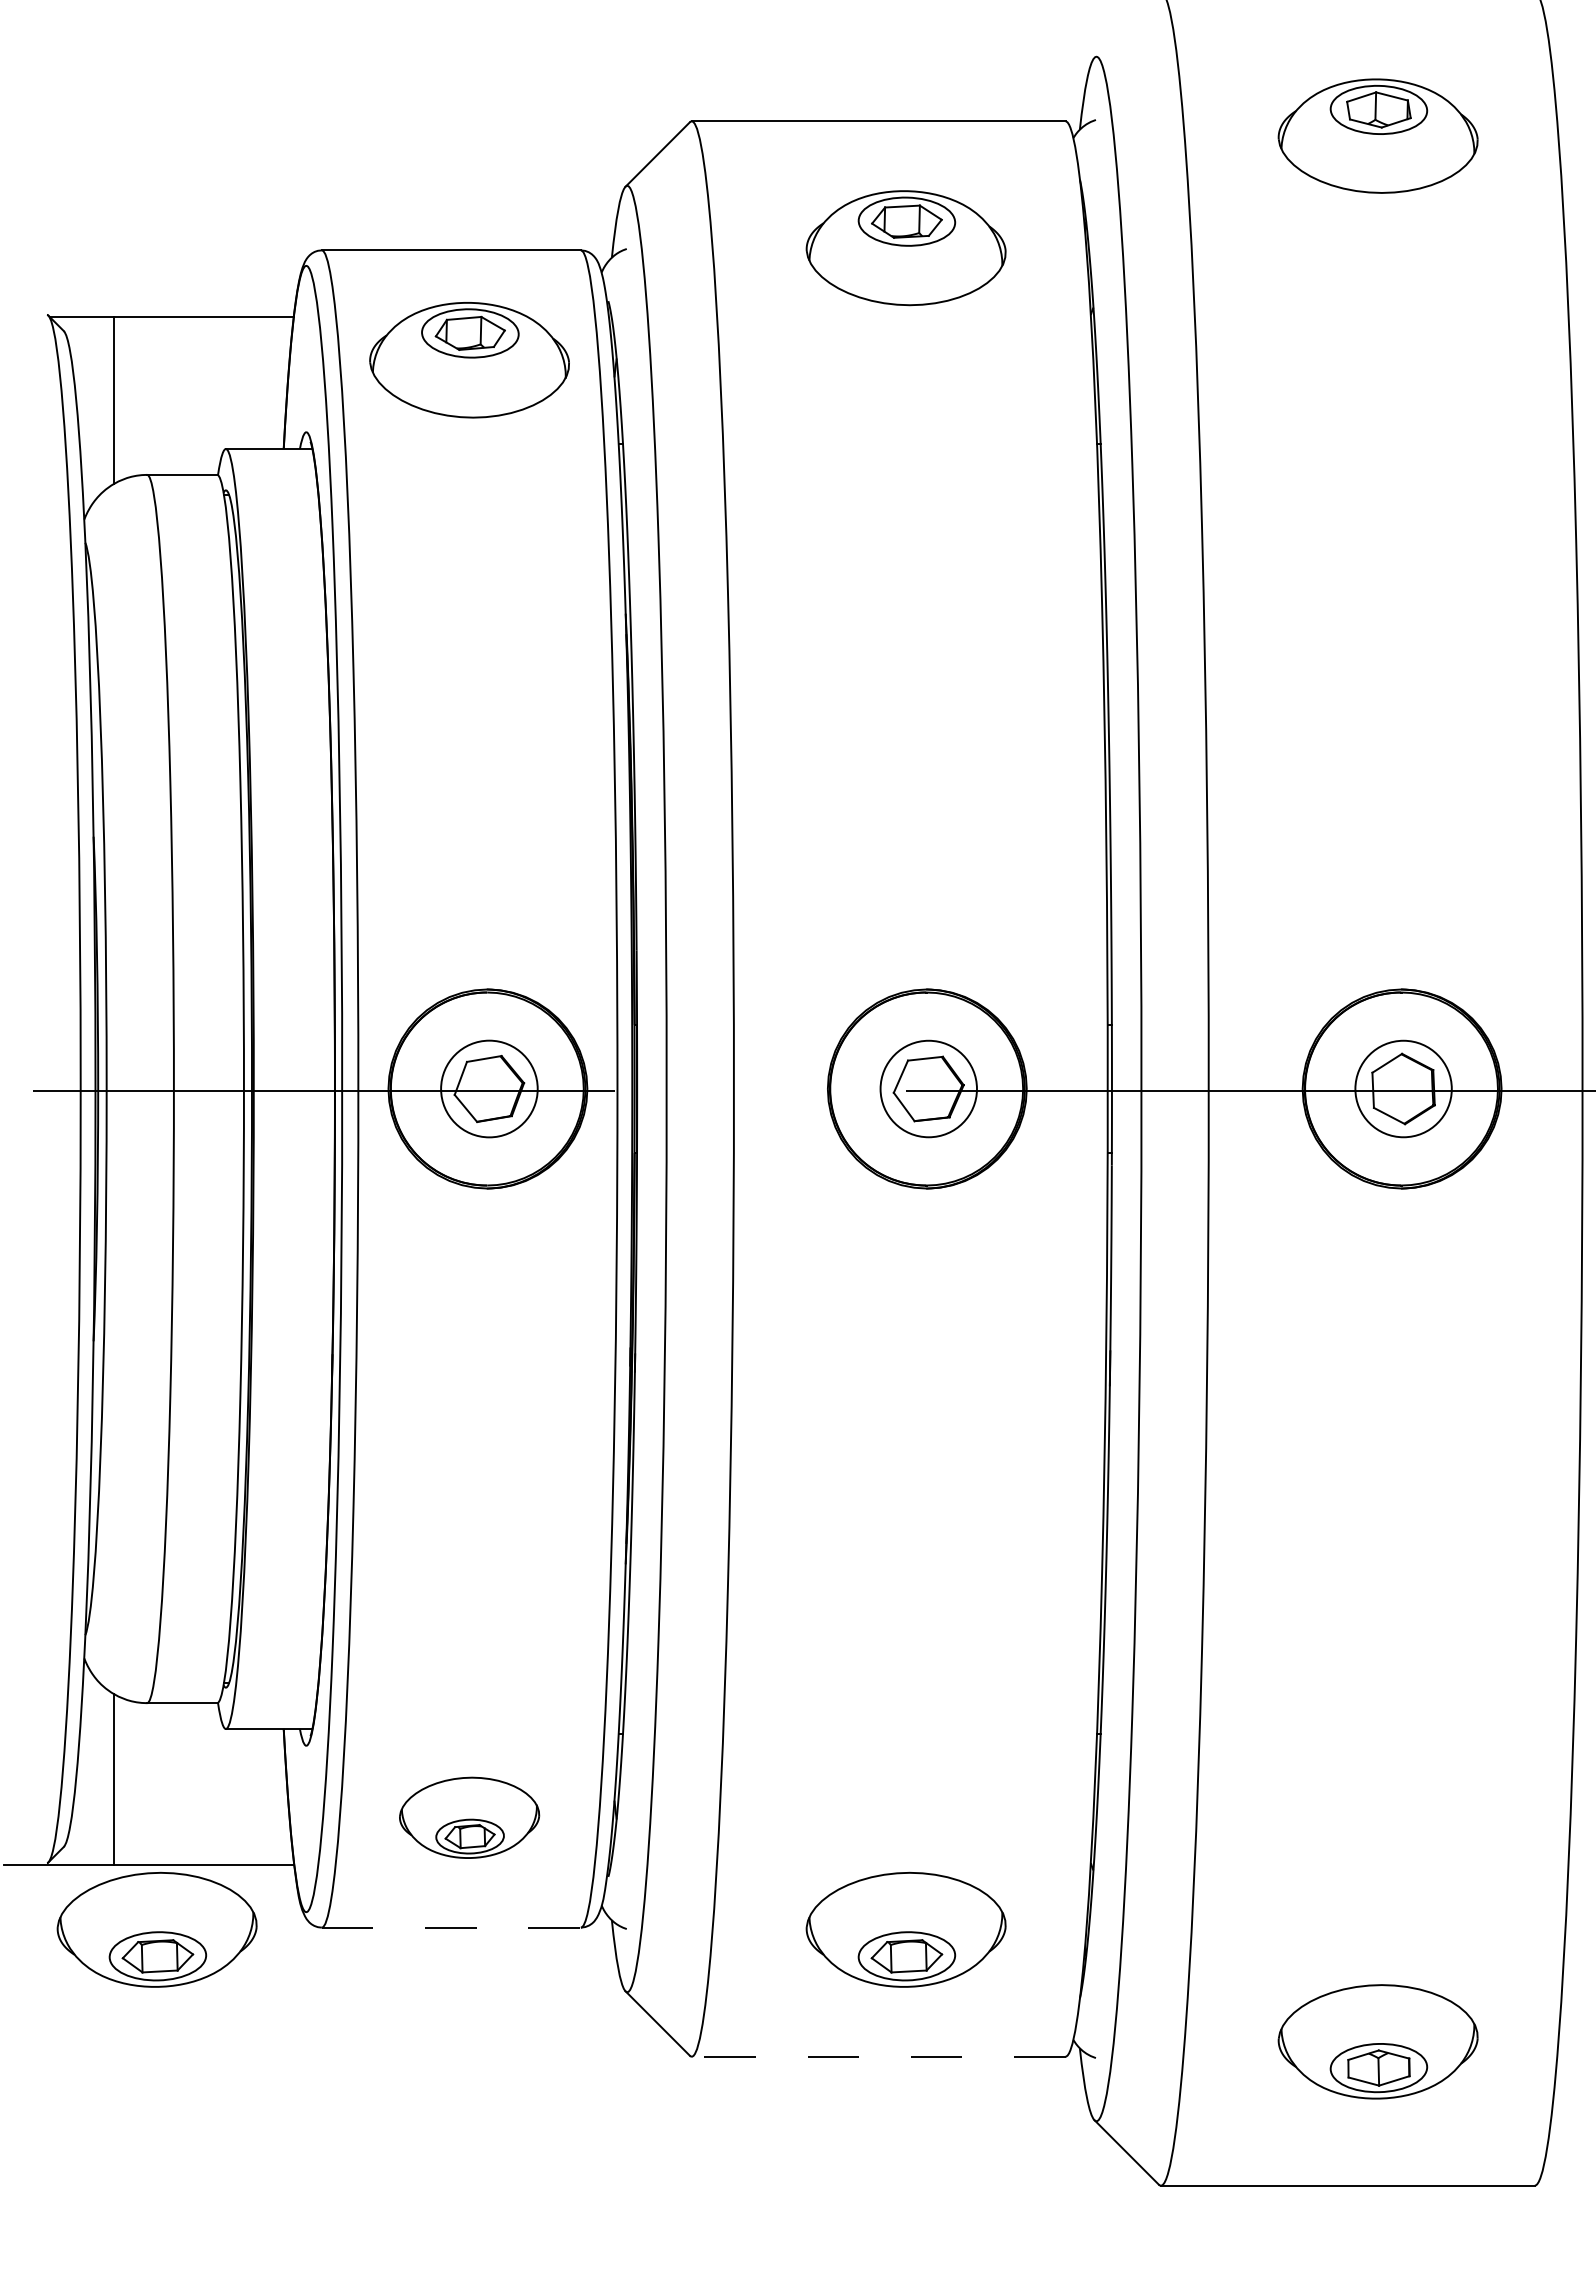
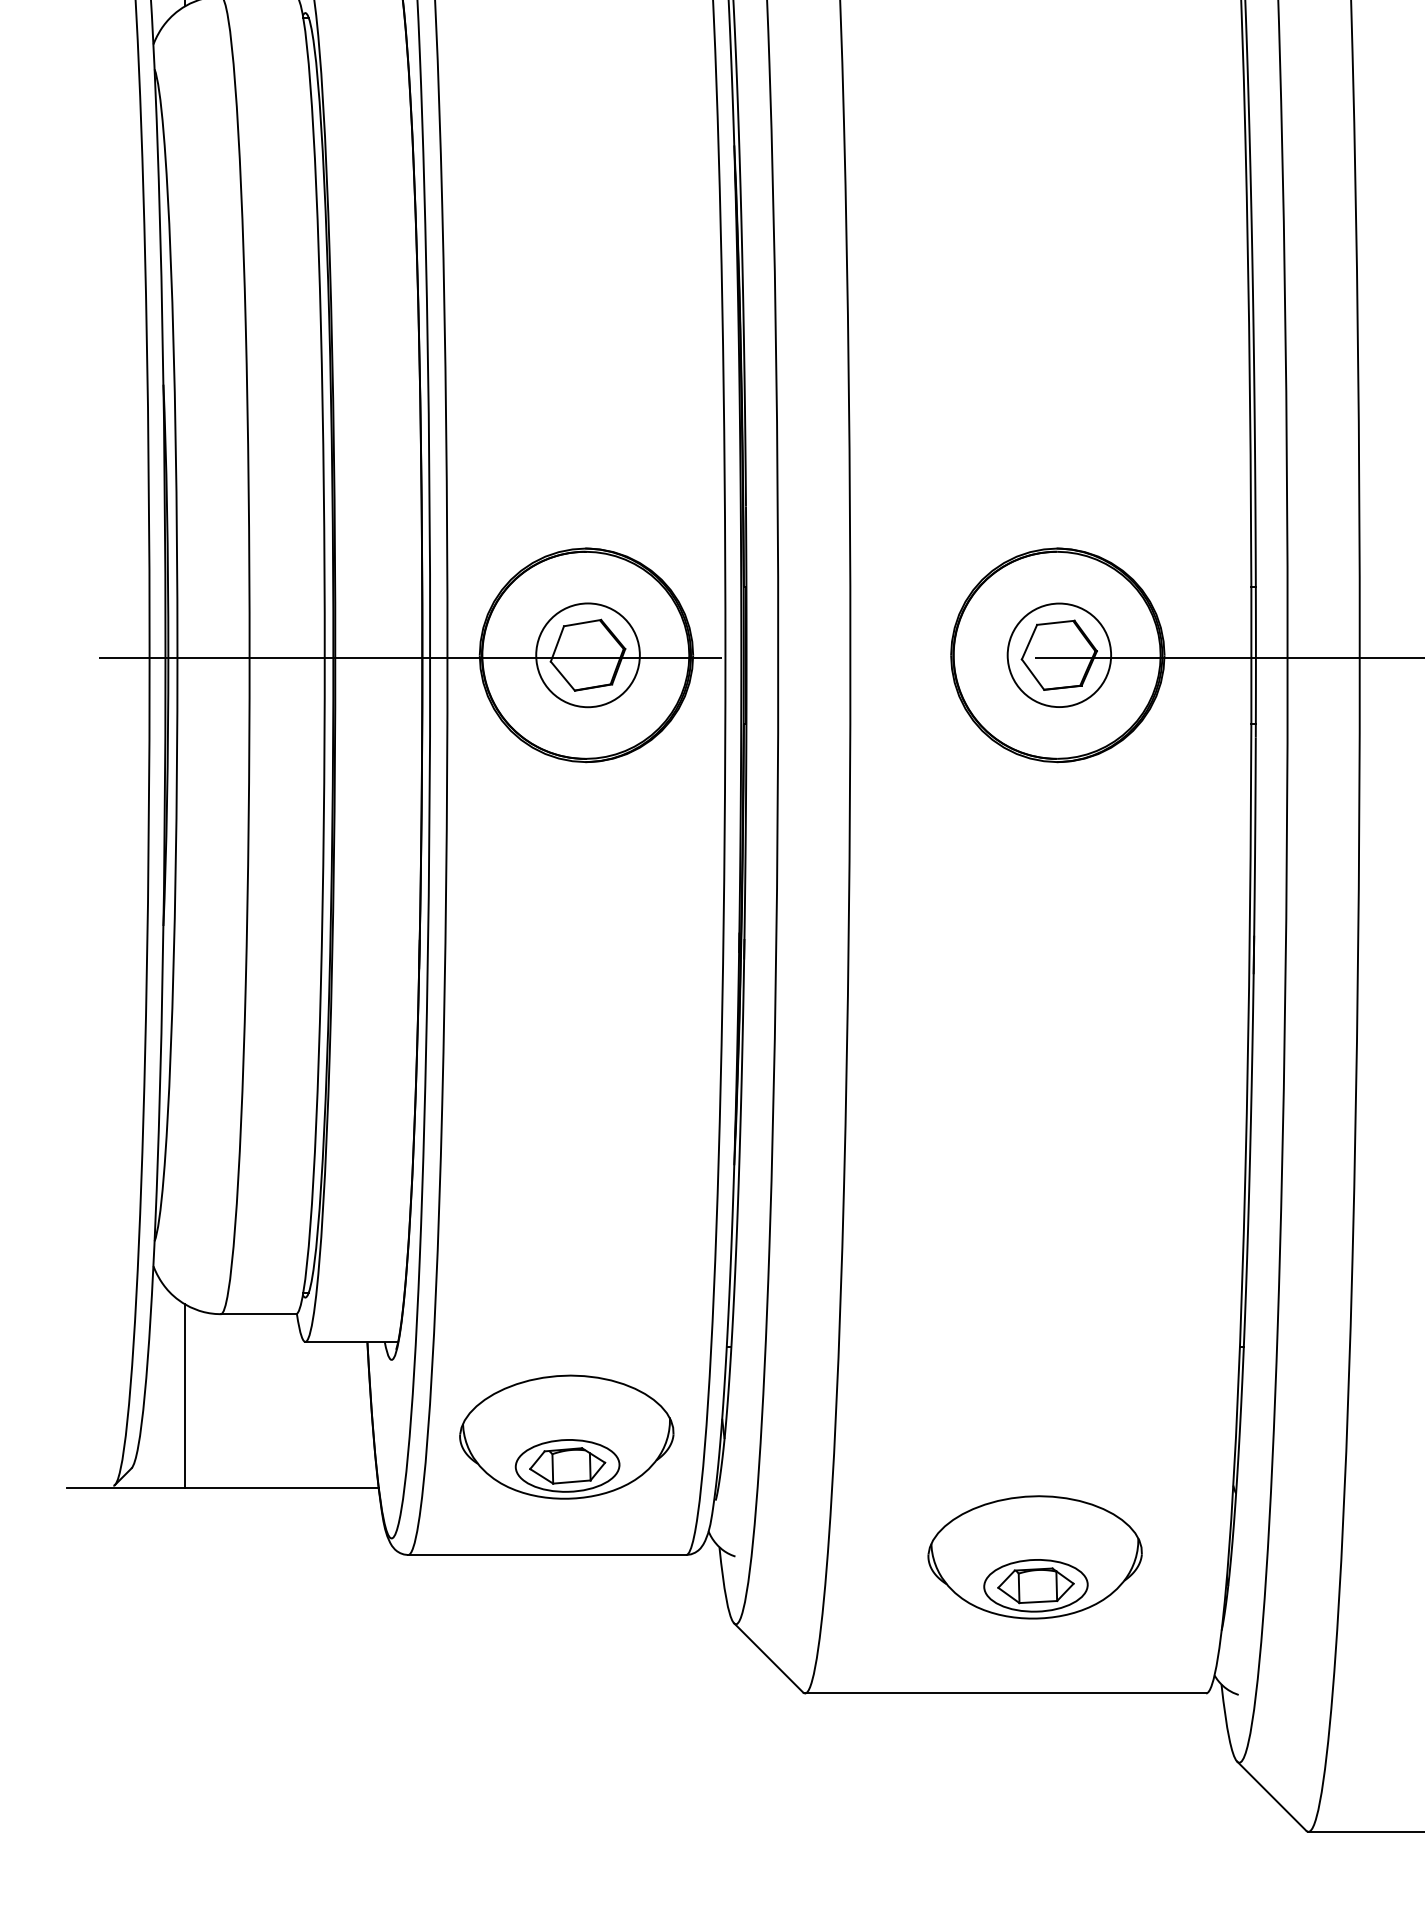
part: (469, 1817) -> (566, 1436), size x1.43
line: (451, 1927) -> (547, 1554), dashed -> solid
part: (156, 1929) -> (230, 1557), removed
line: (878, 2056) -> (1005, 1693), dashed -> solid

